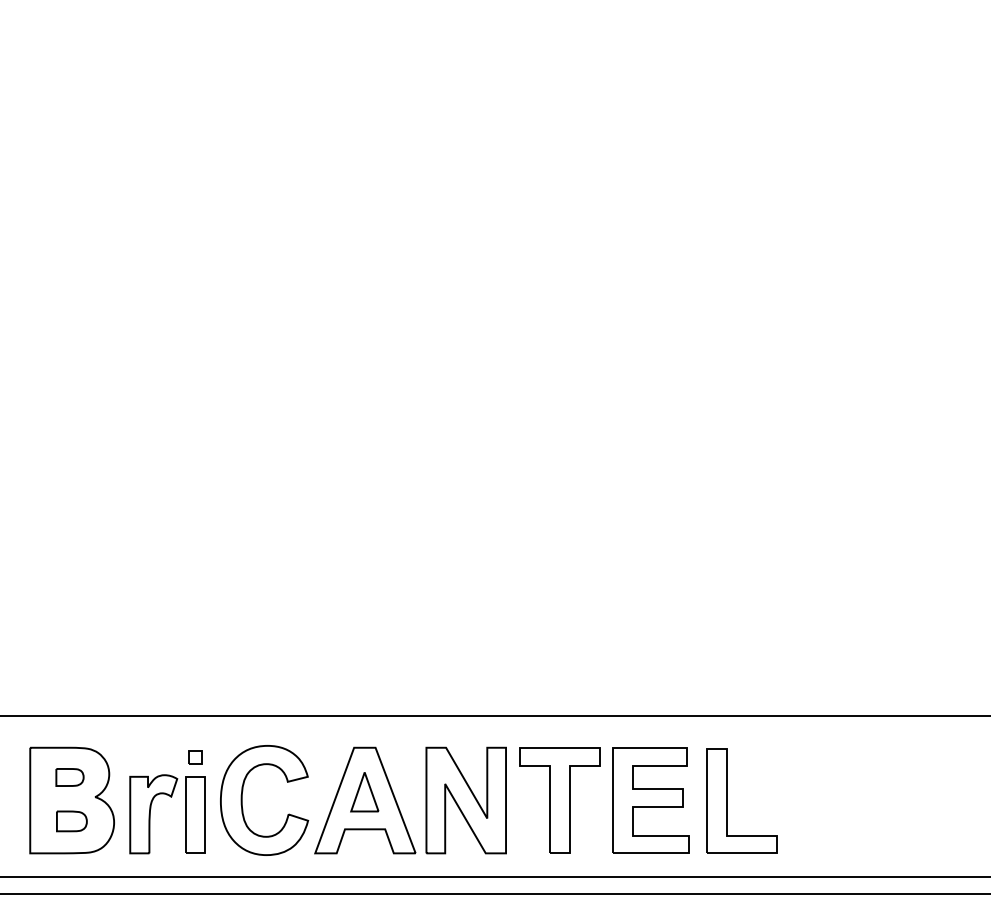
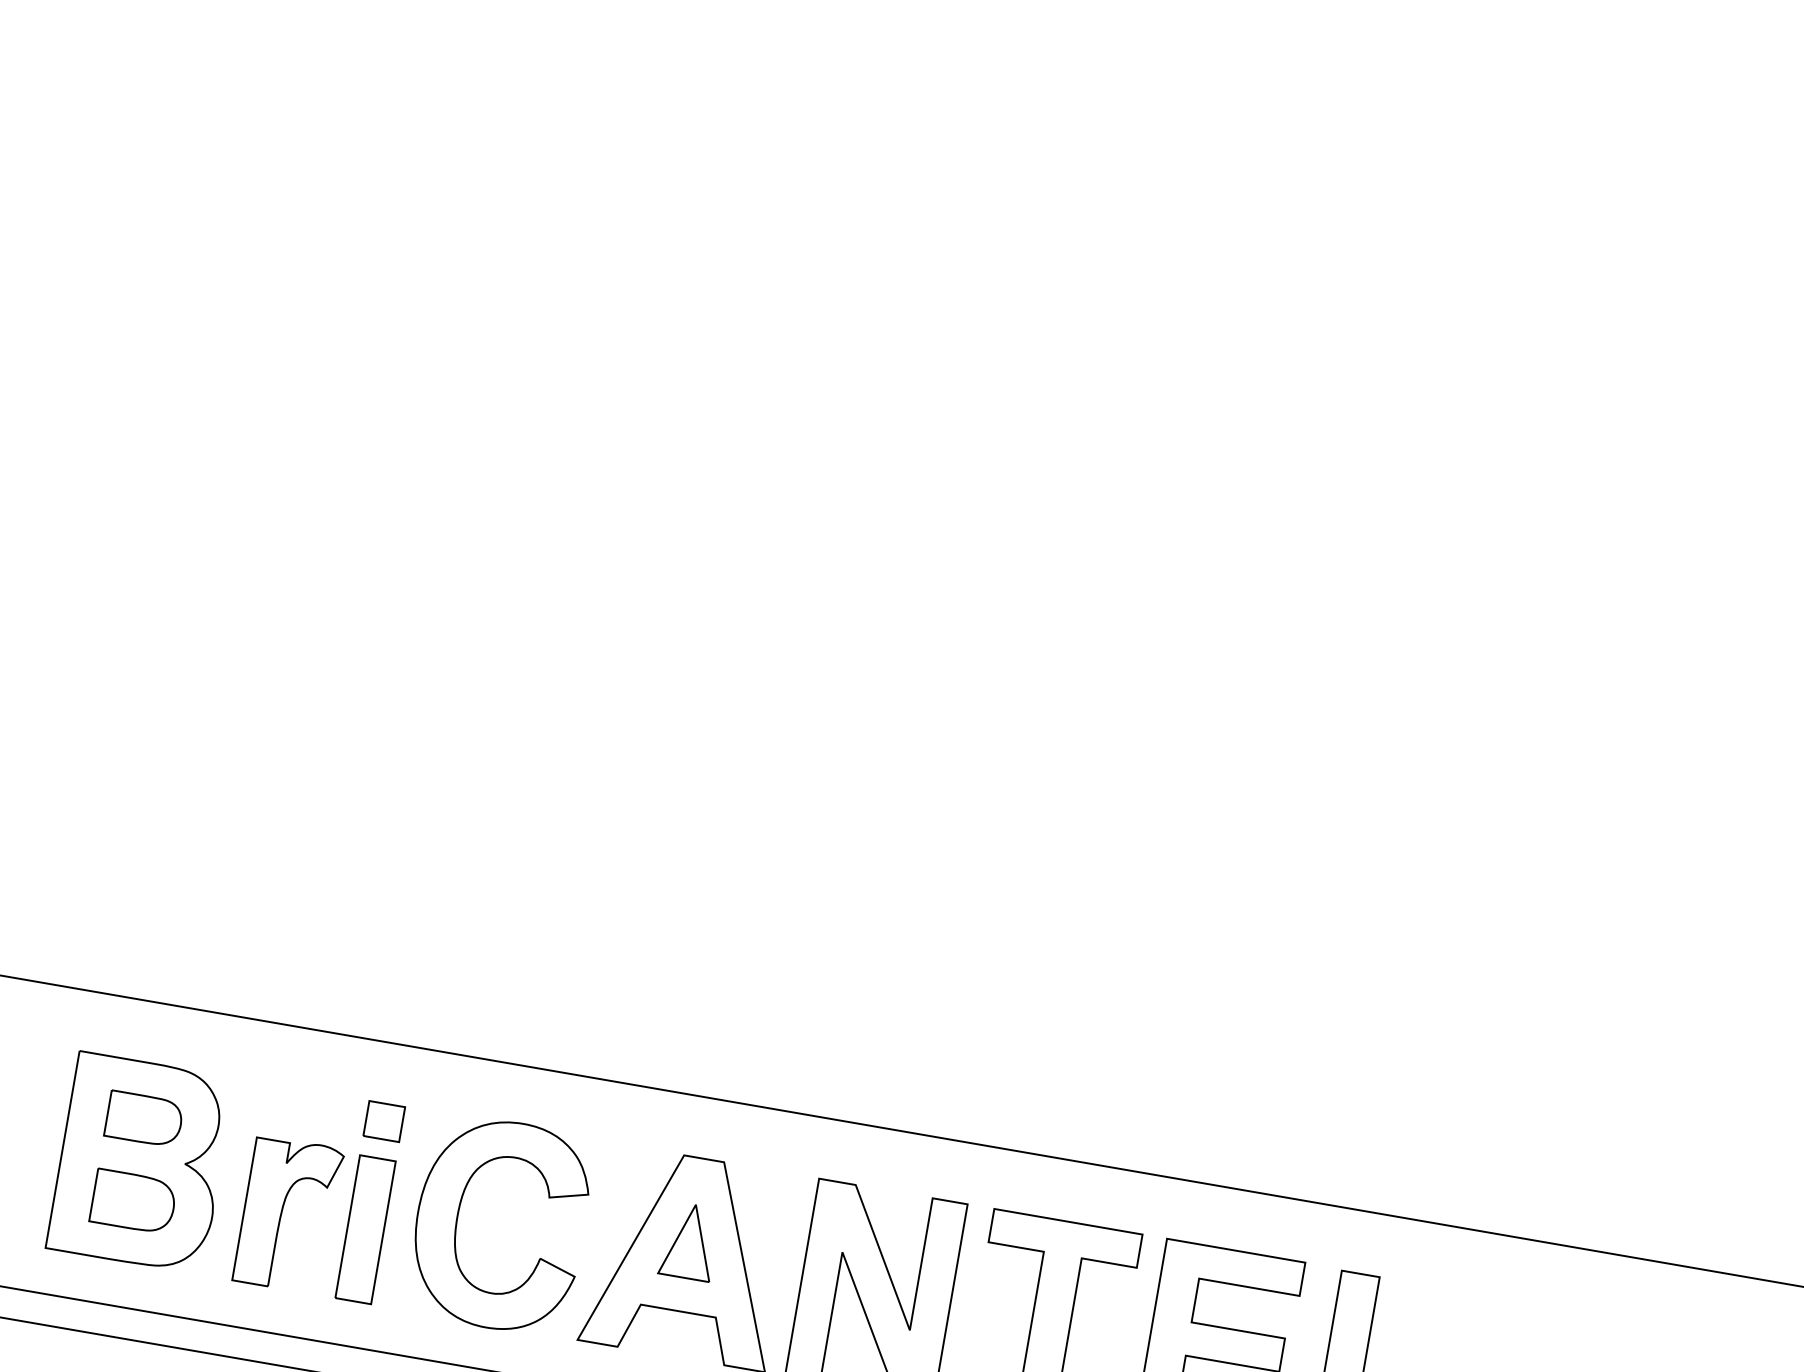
part: (195, 757) -> (384, 1122), size x1.43
part: (69, 777) -> (143, 1119), size x1.43
part: (71, 821) -> (132, 1201), size x1.43

